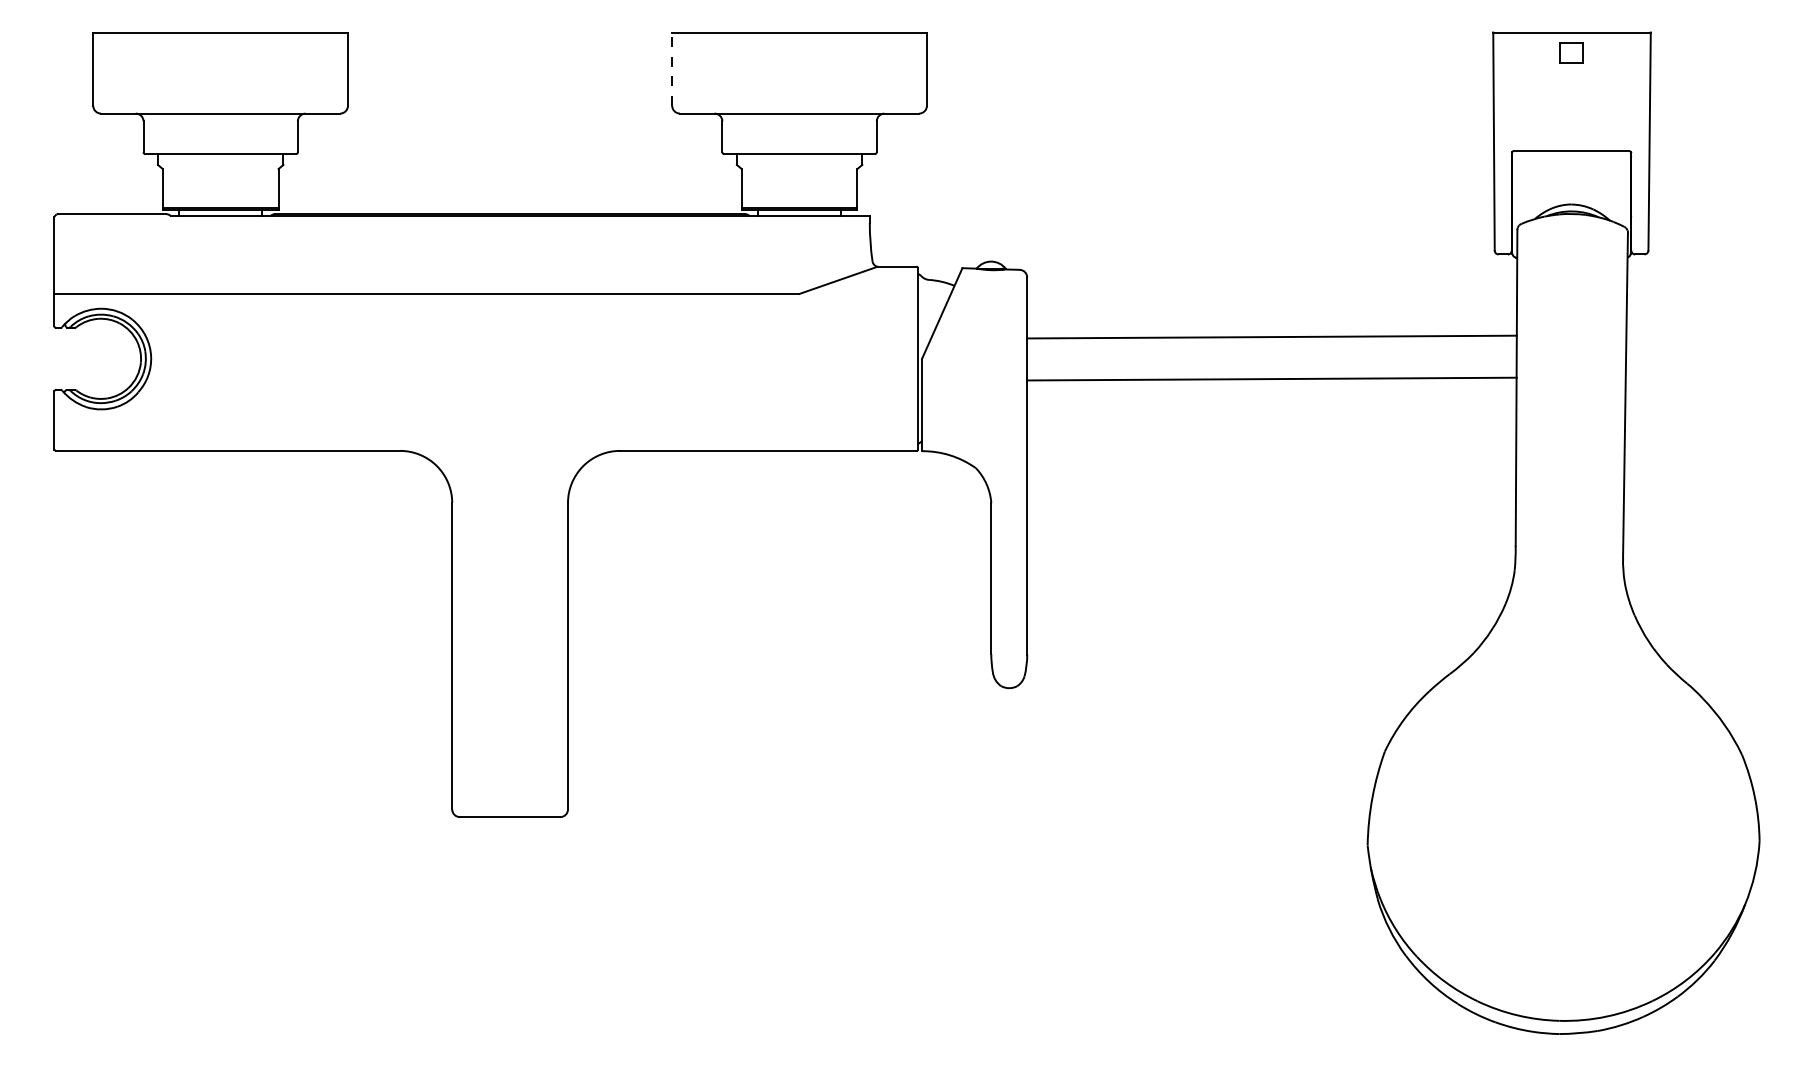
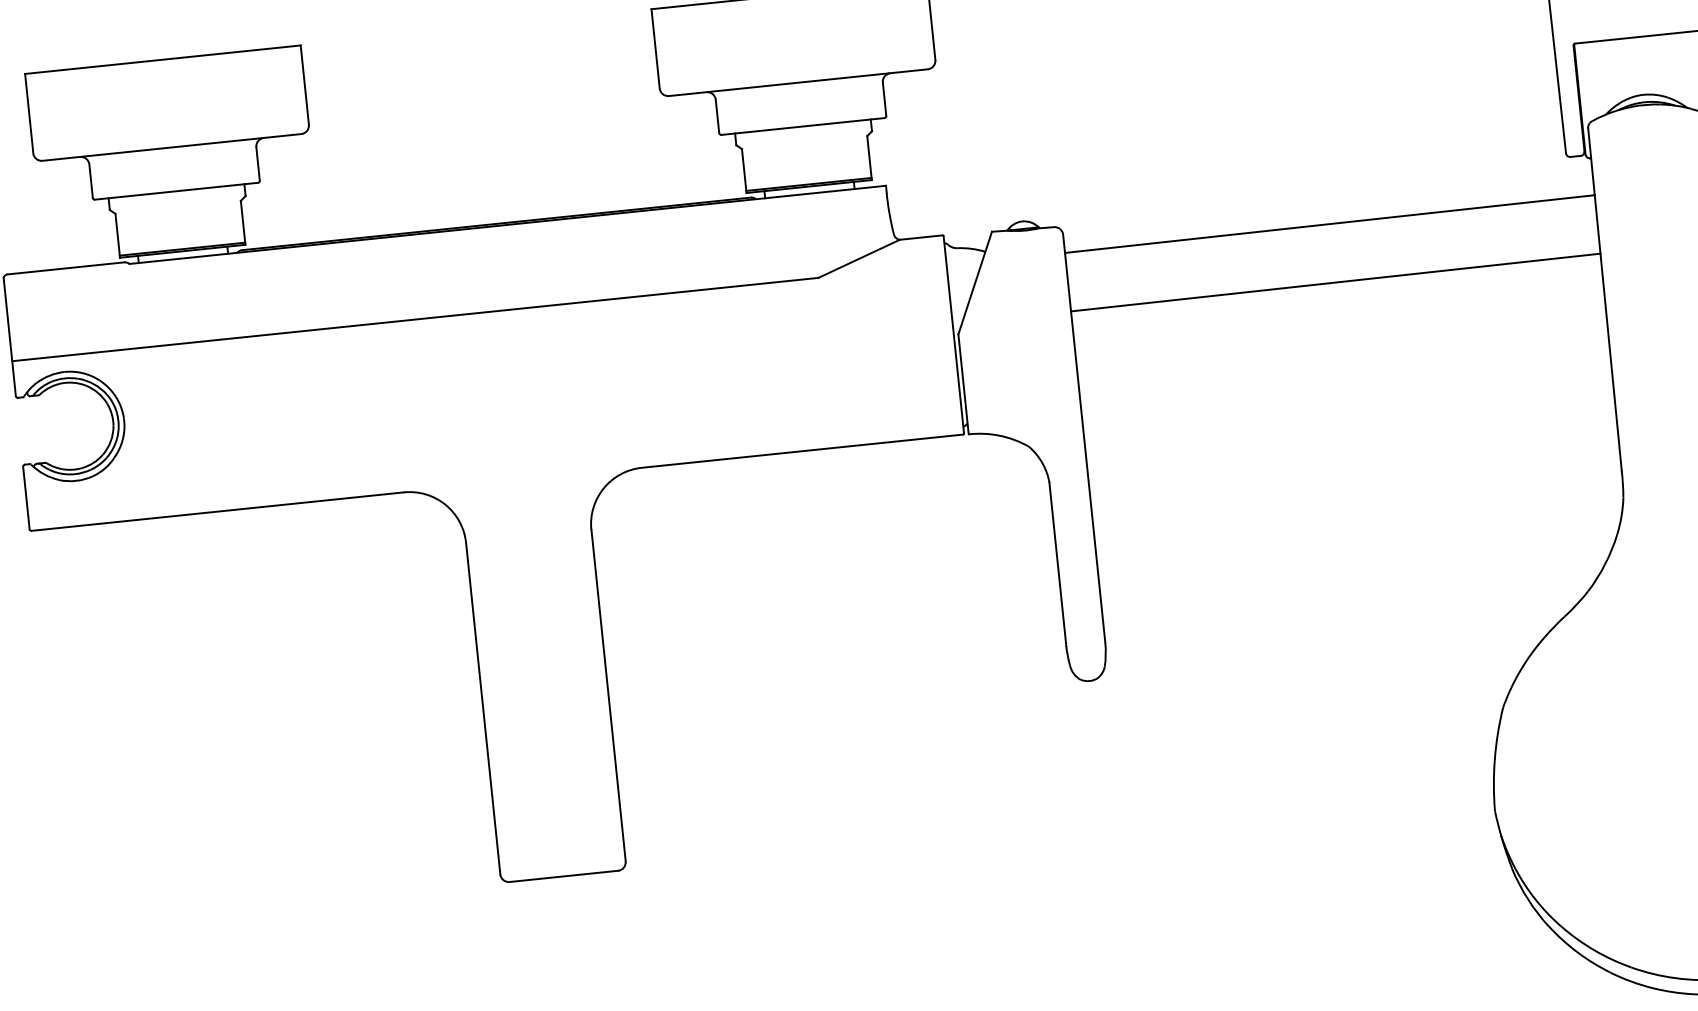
line: (672, 69) -> (655, 49), dashed -> solid
line: (1271, 336) -> (1329, 223), moved
line: (1271, 378) -> (1335, 281), moved

